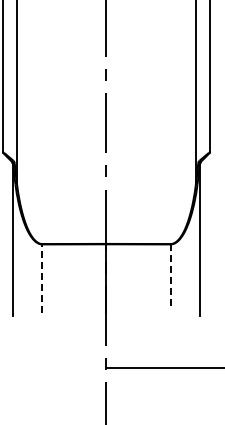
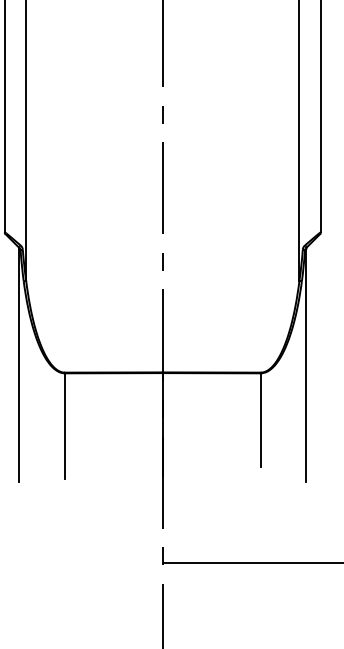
line: (170, 275) -> (260, 420), dashed -> solid
line: (42, 278) -> (65, 425), dashed -> solid

